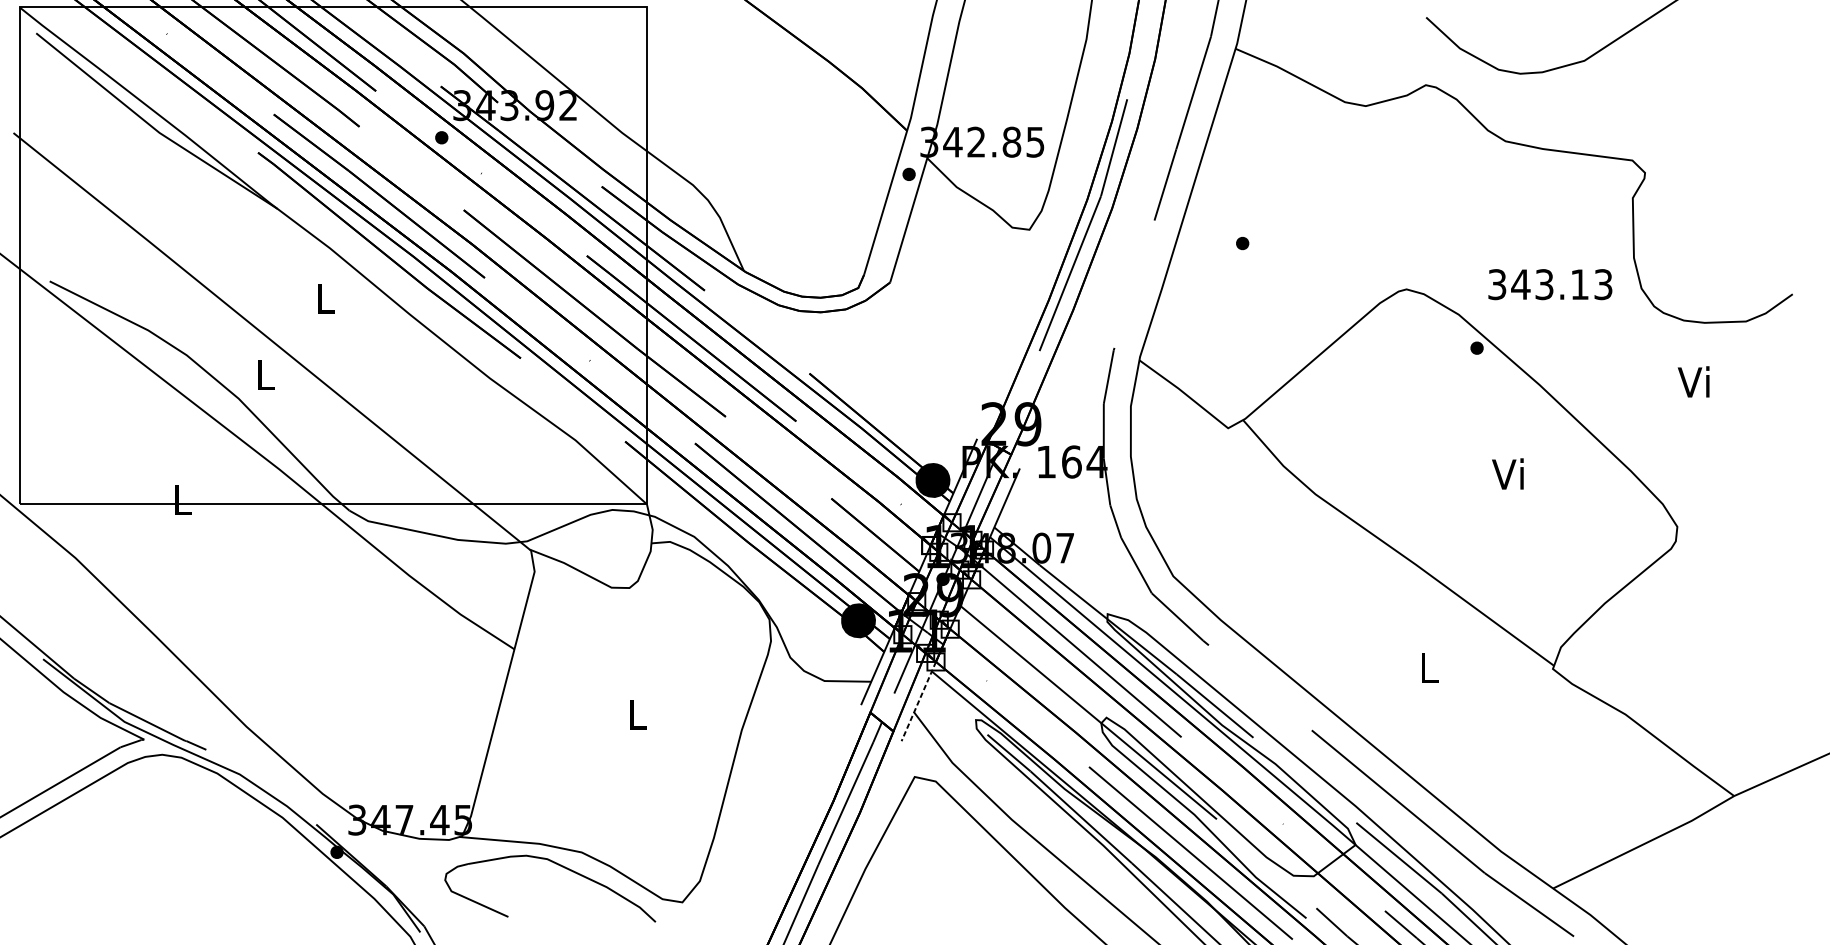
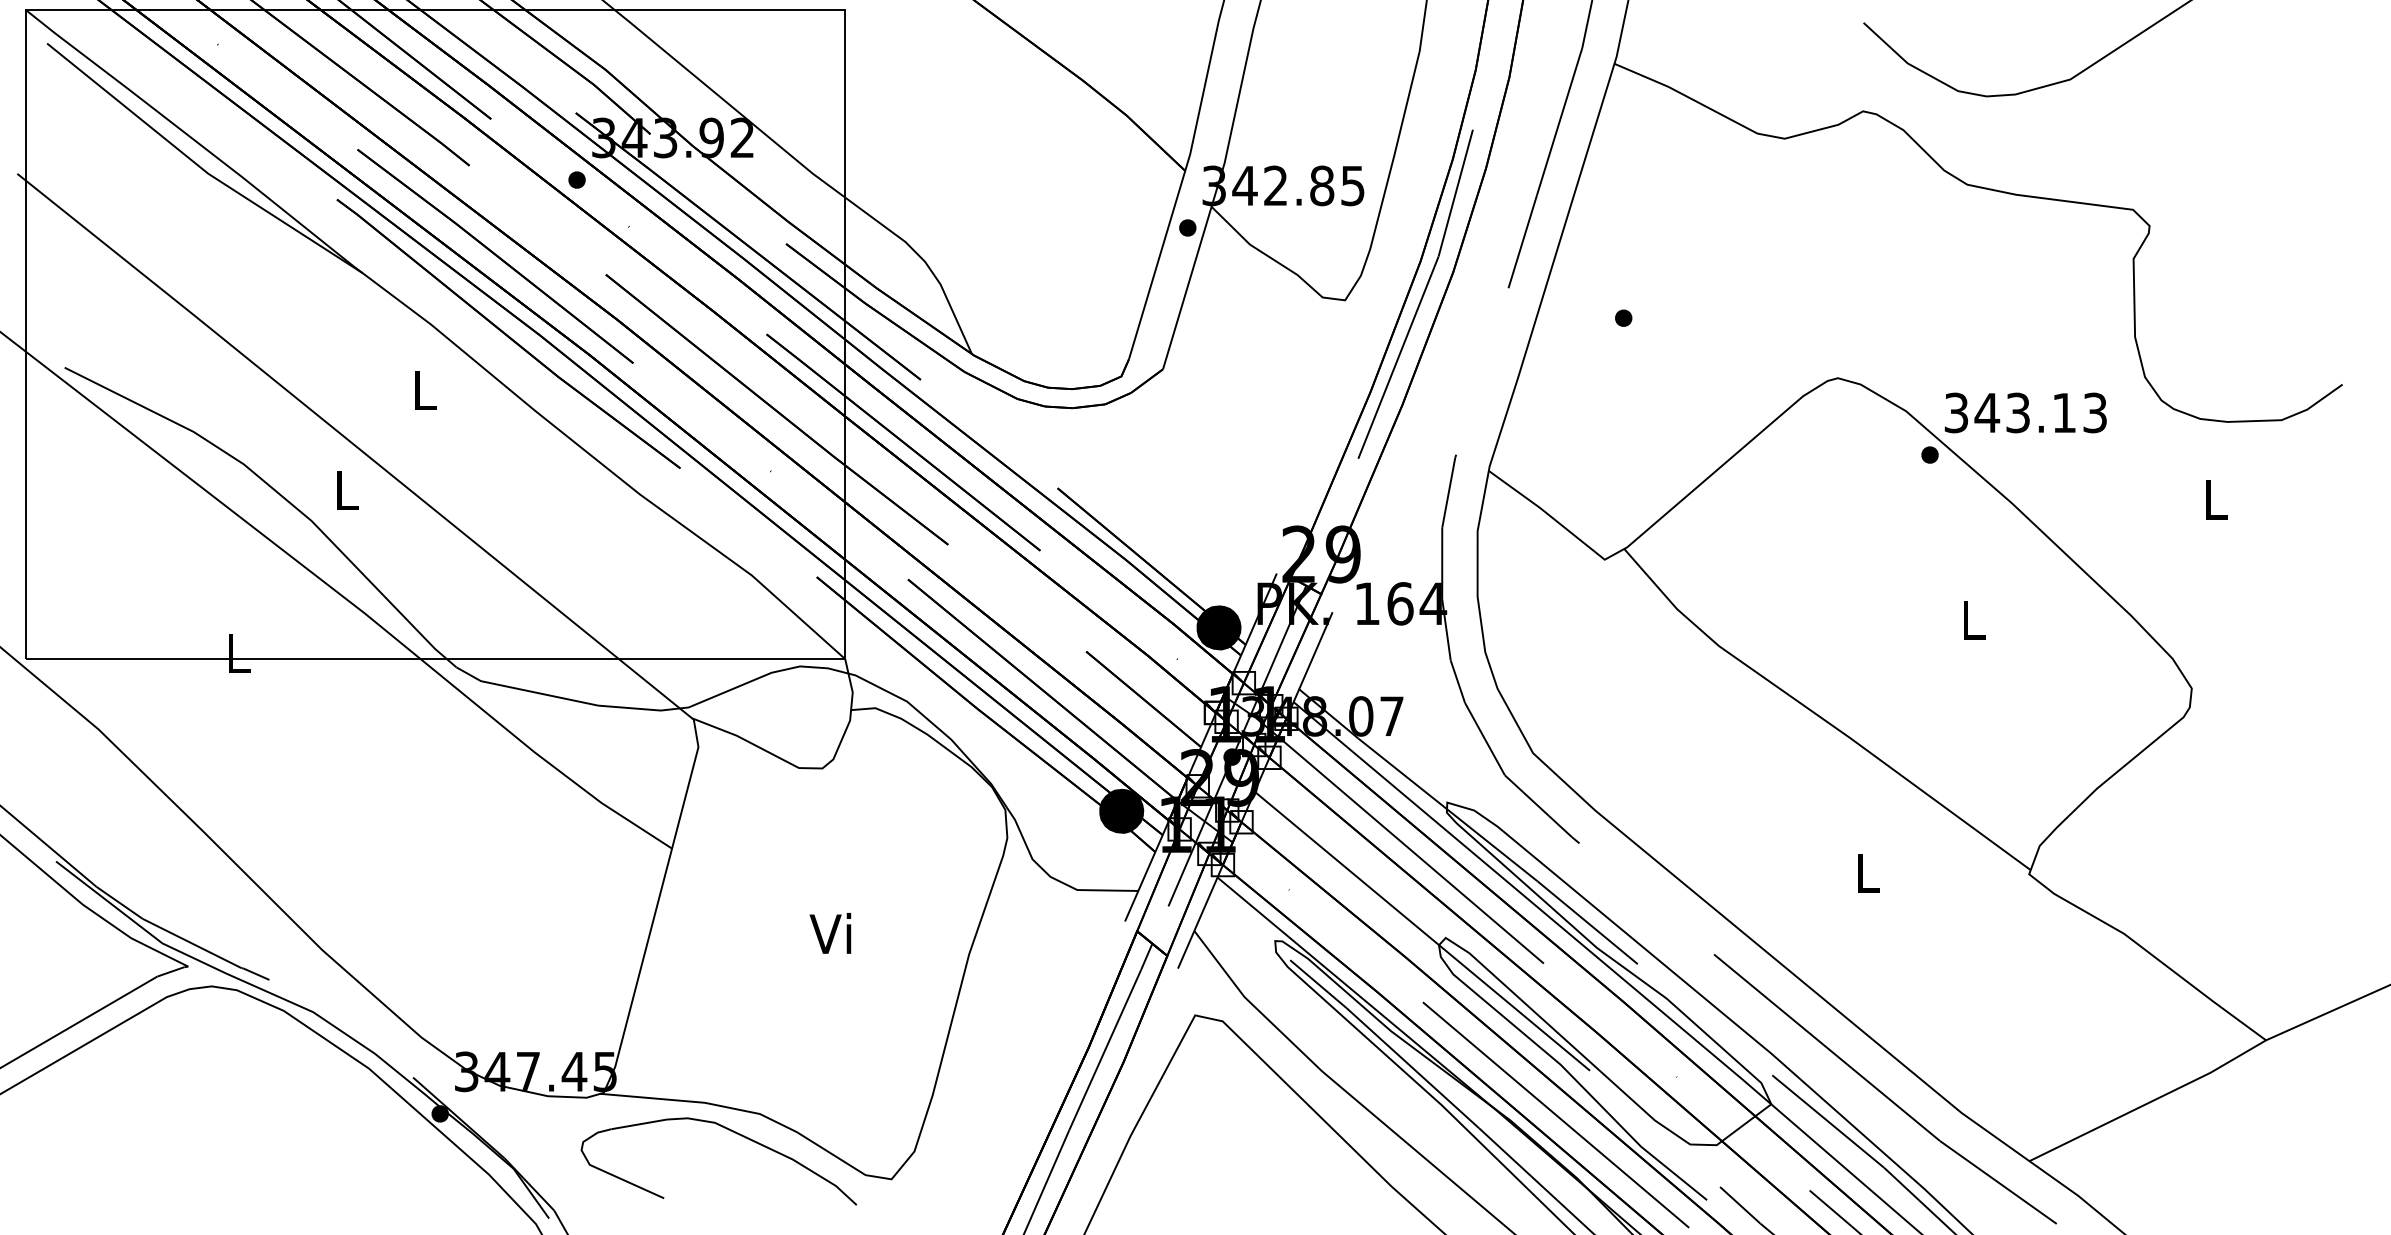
text: (1550, 284) -> (2025, 412), moved
text: (1693, 381) -> (2212, 498), Vi -> L
text: (1507, 474) -> (1969, 619), Vi -> L
line: (918, 702) -> (1200, 917), dashed -> solid
text: (635, 713) -> (830, 932), L -> Vi

